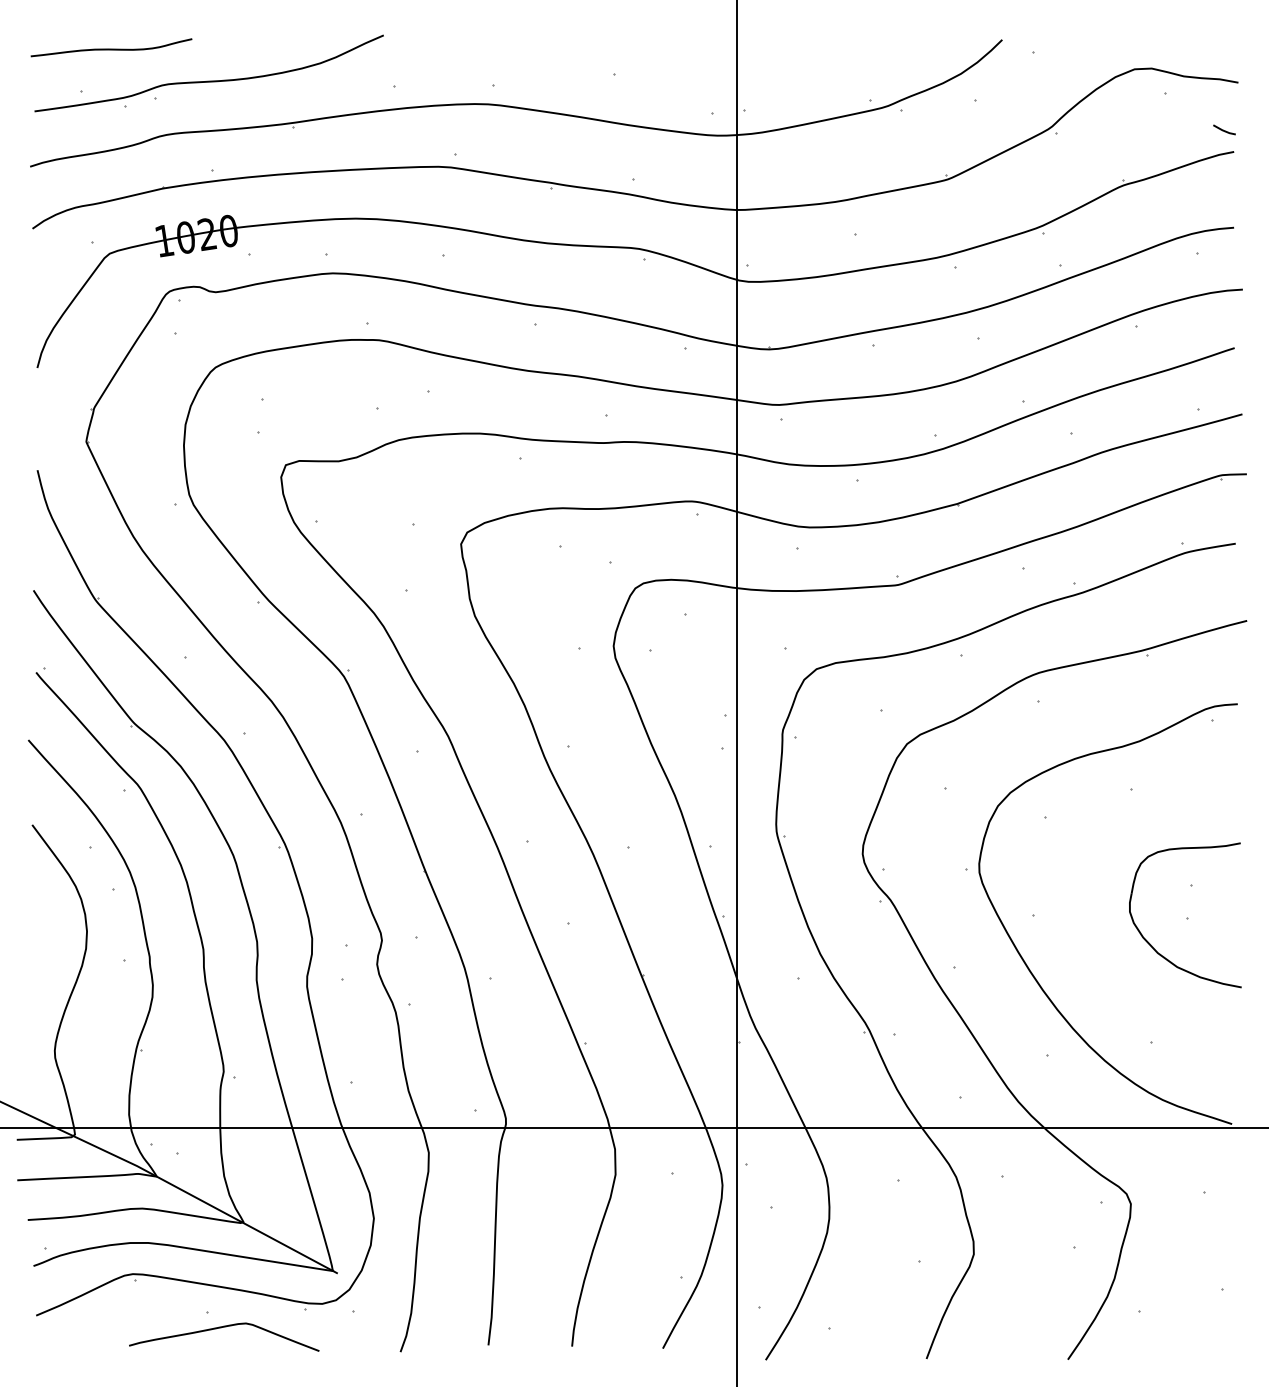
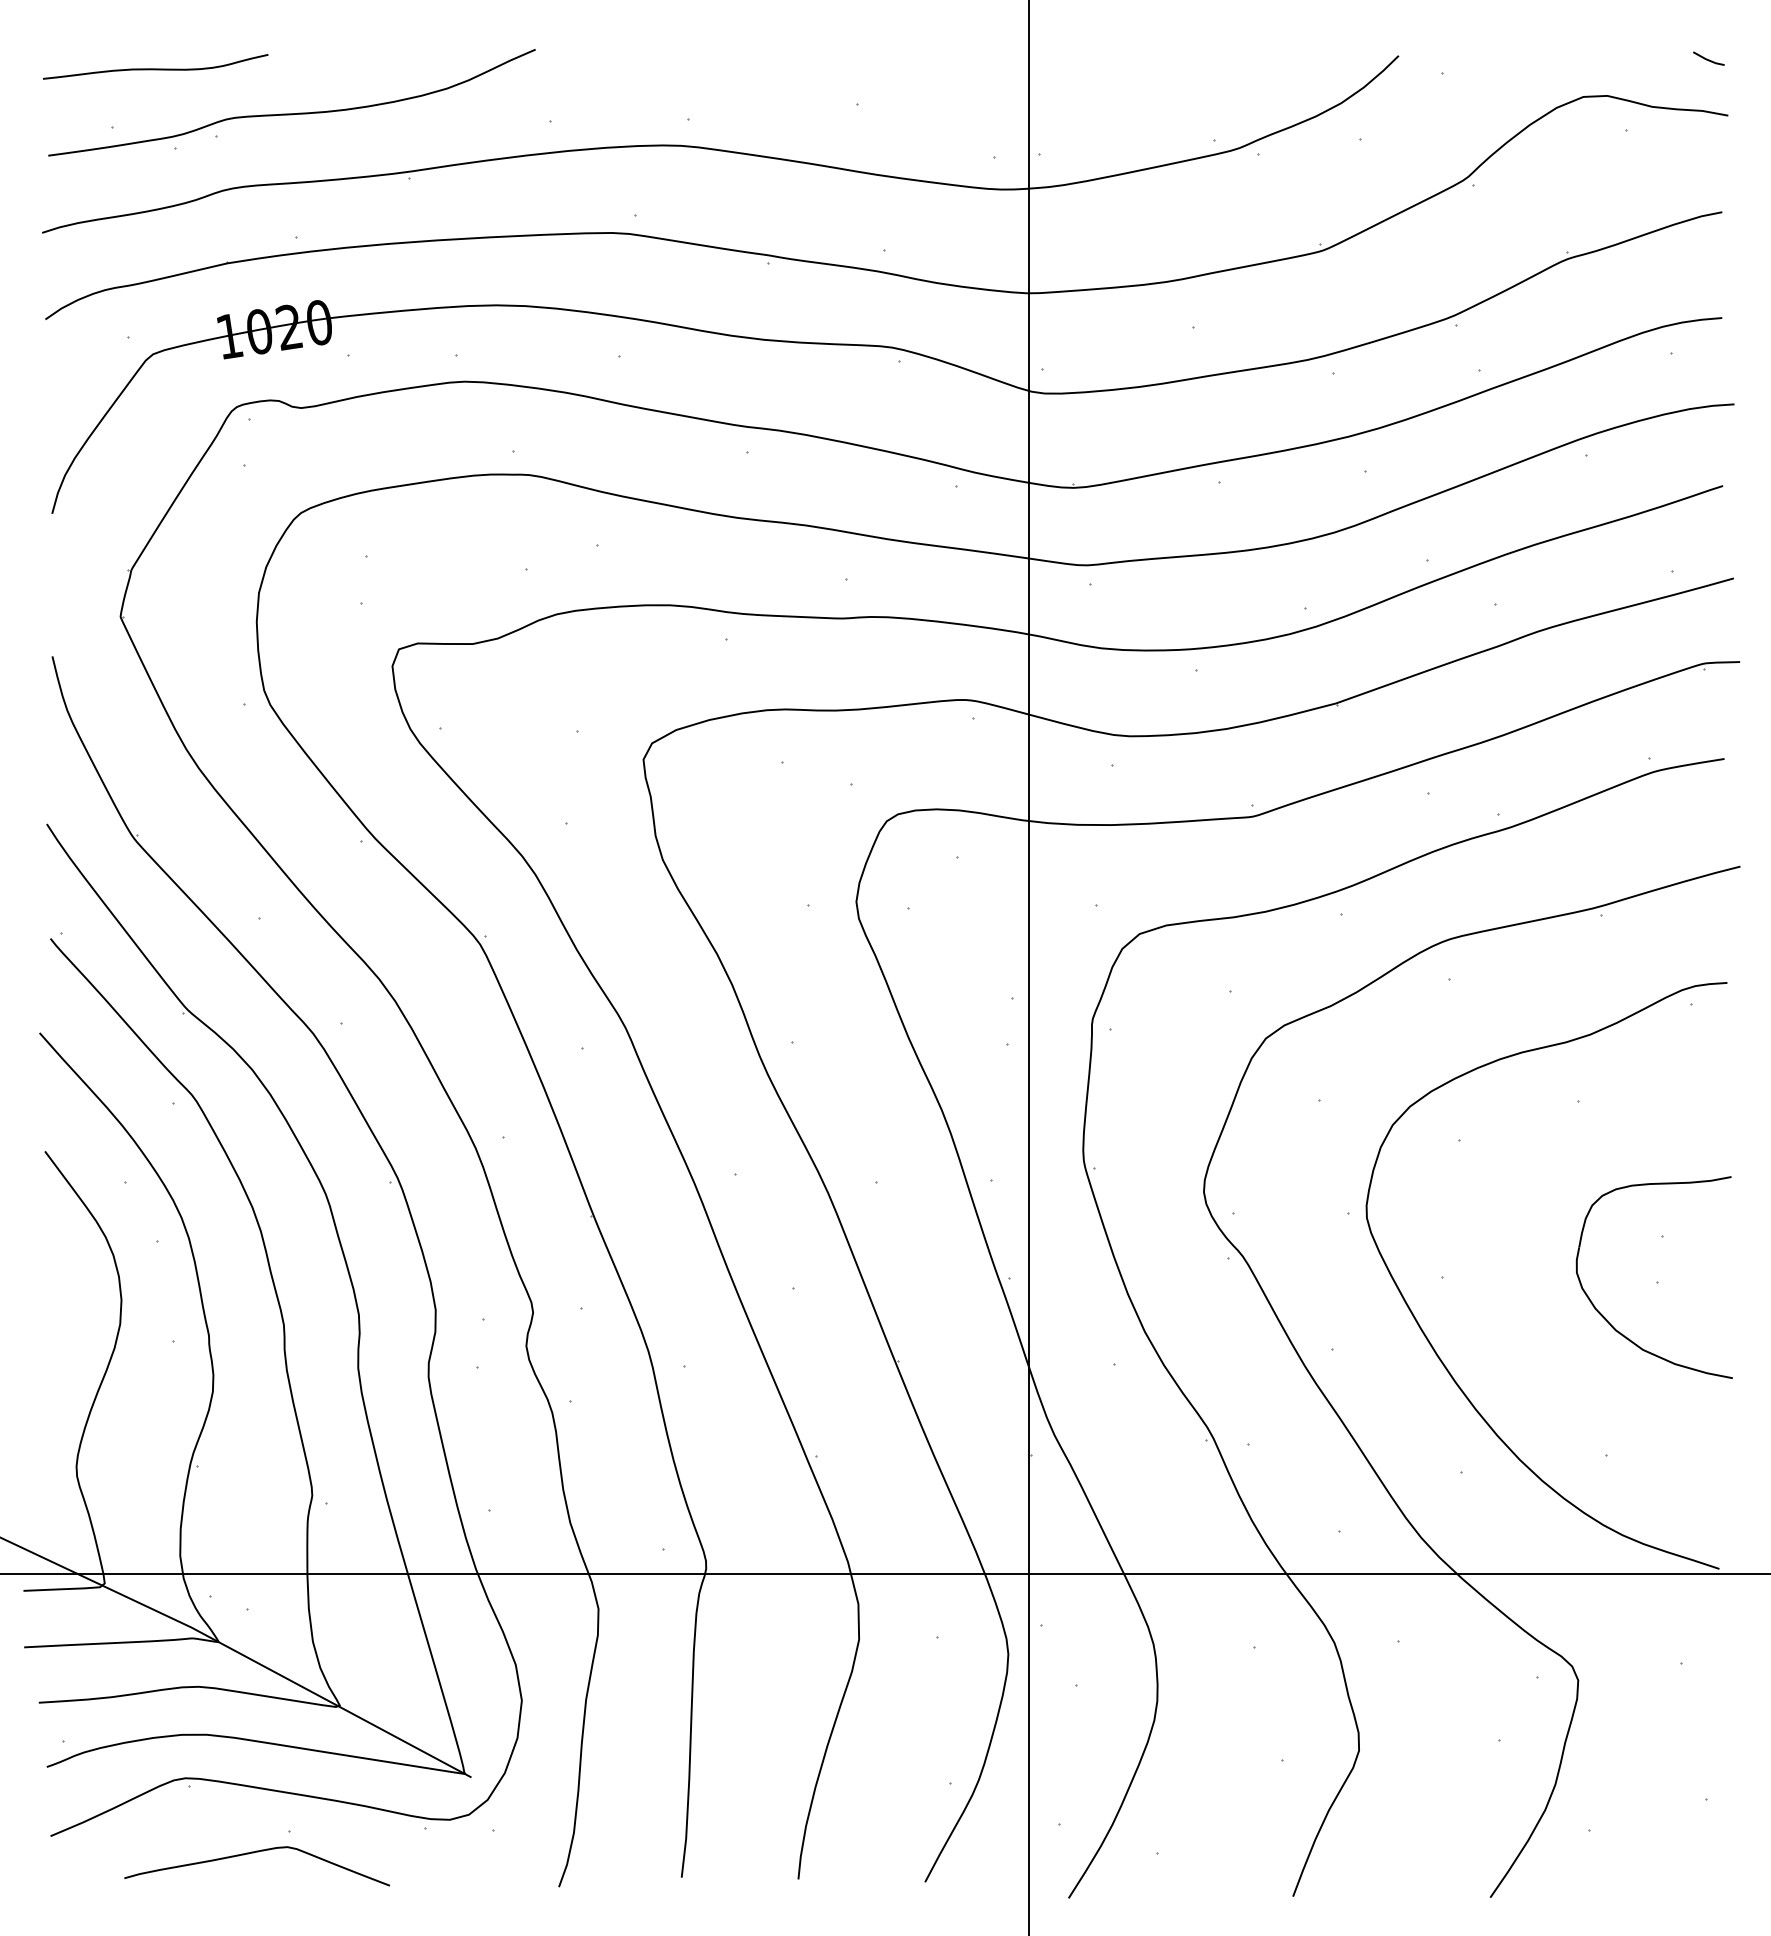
line: (1223, 129) -> (1707, 58), moved
curve: (221, 1328) -> (253, 1854), moved

